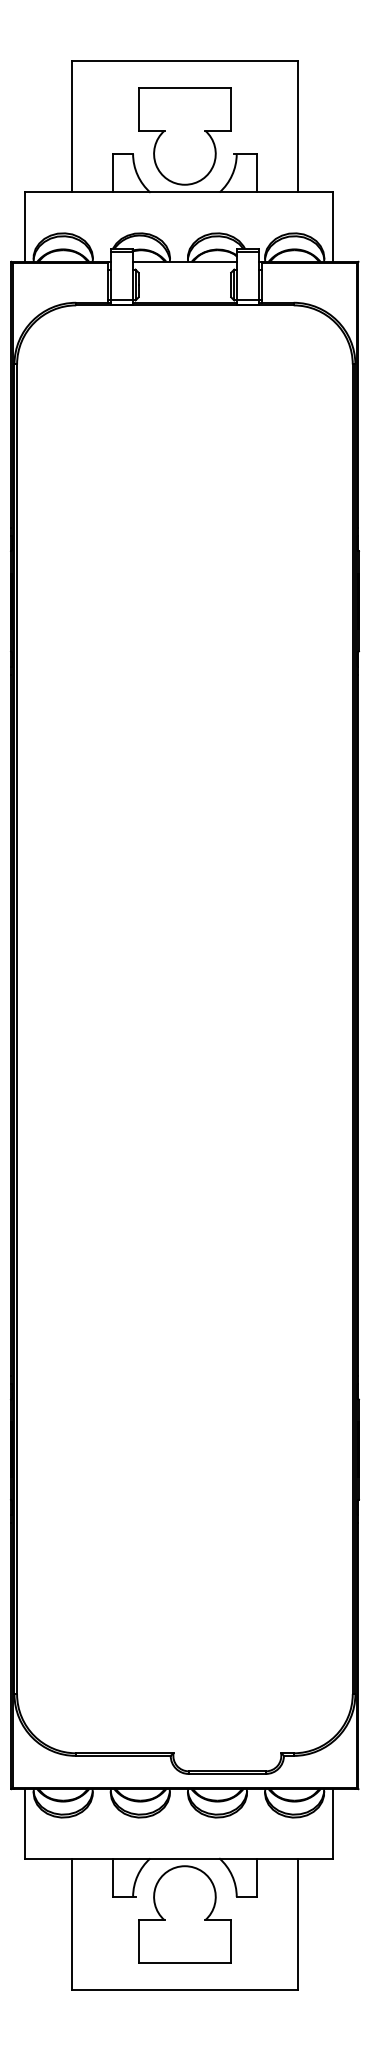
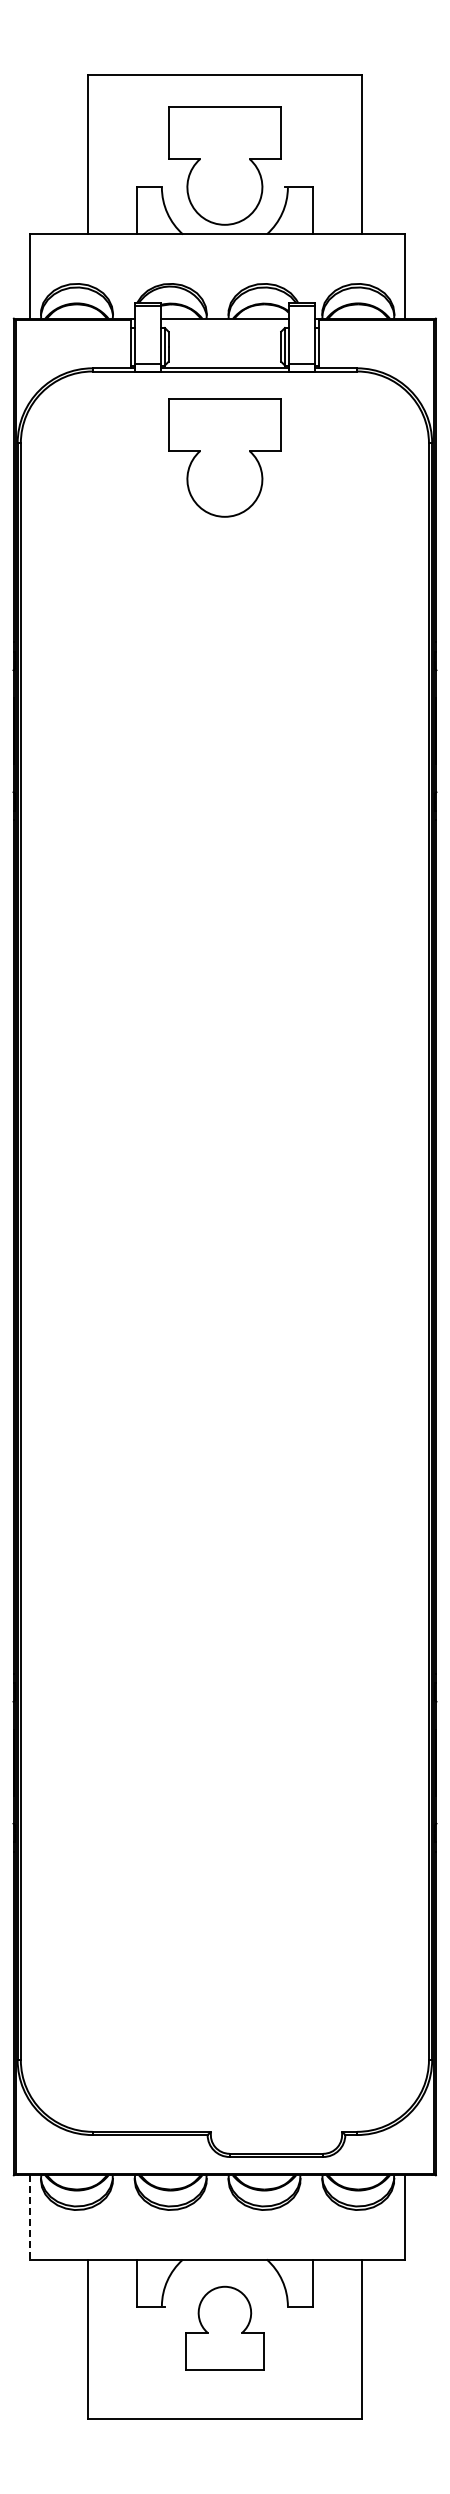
part: (184, 376) -> (224, 457), added
line: (25, 1824) -> (30, 2218), solid -> dashed
part: (184, 1914) -> (224, 2327), size x0.7

